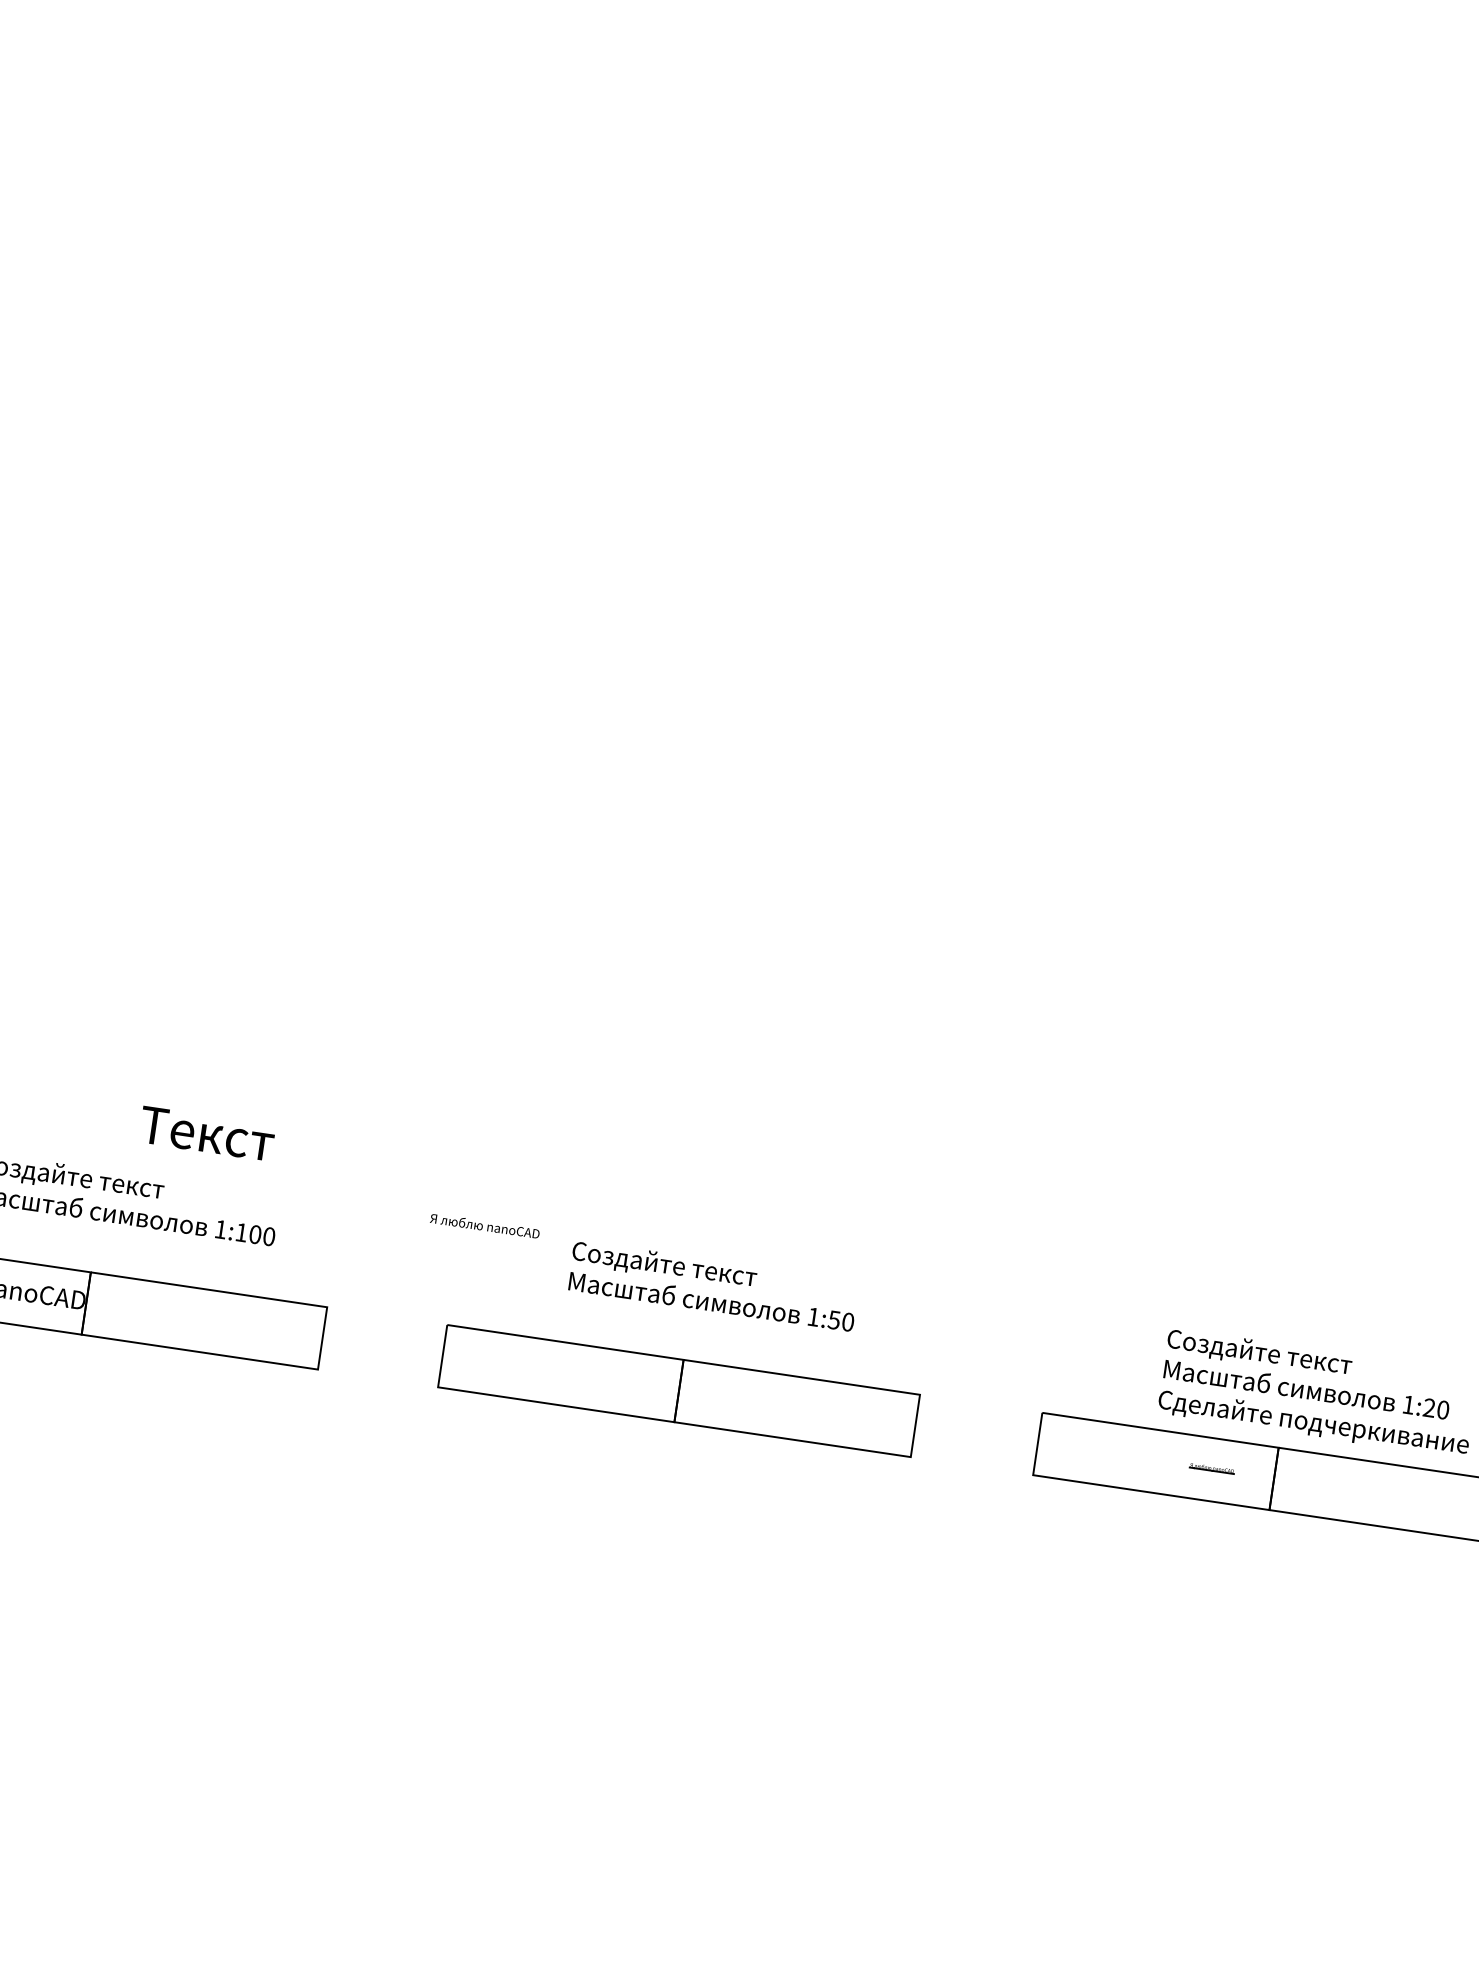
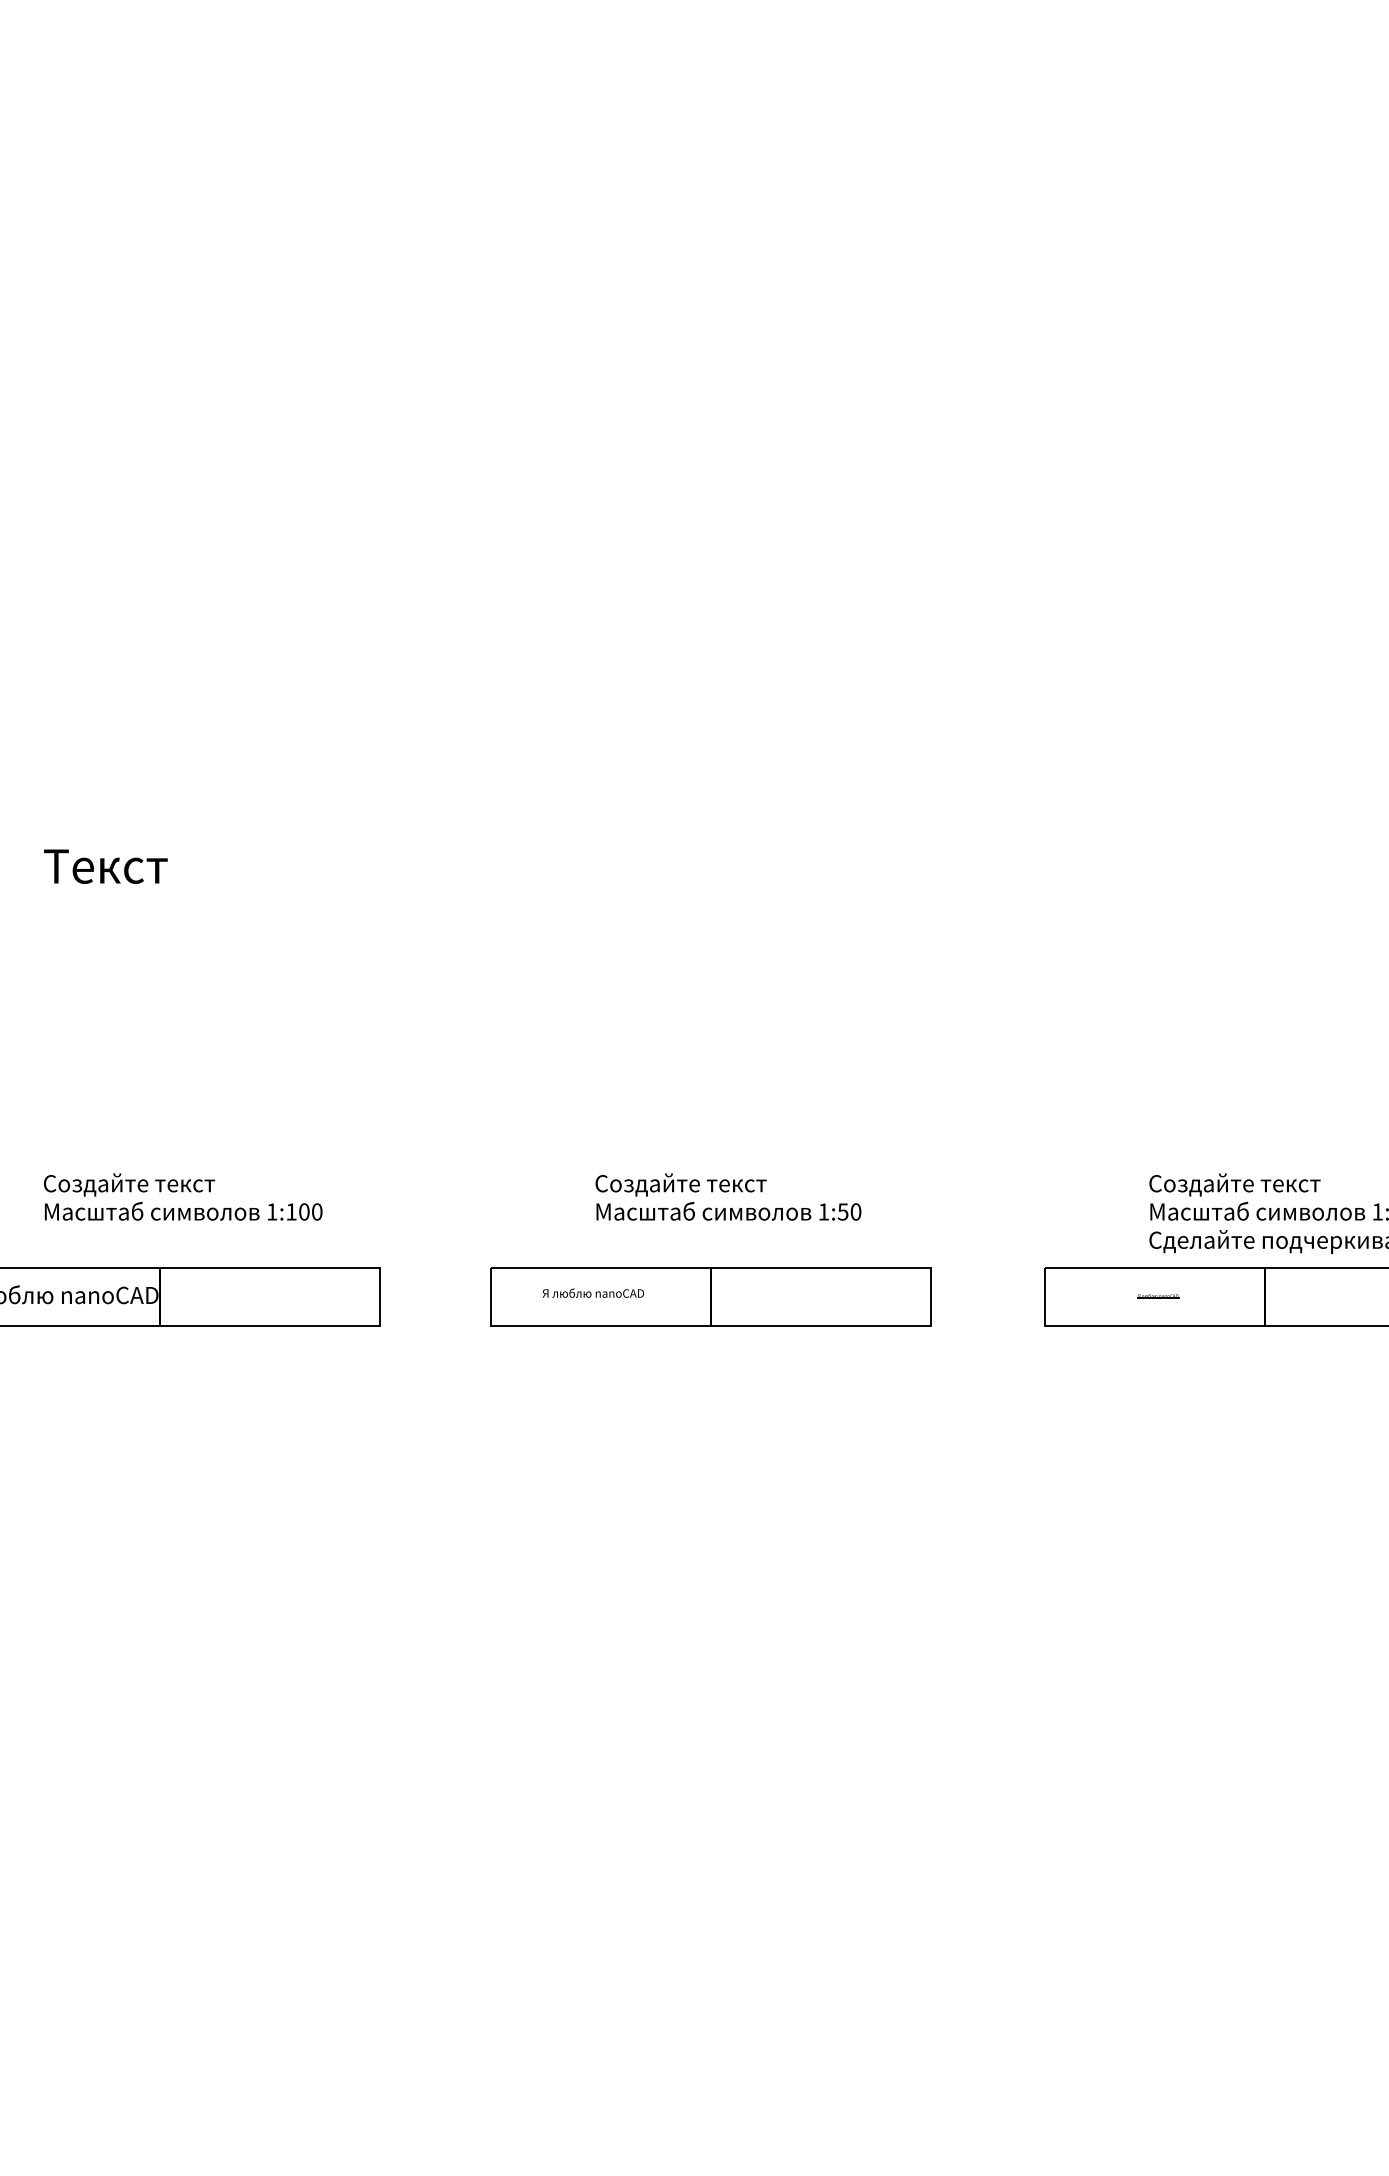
text: (206, 1133) -> (105, 866), moved
text: (484, 1225) -> (592, 1292), moved
line: (1211, 1468) -> (1157, 1296), moved

